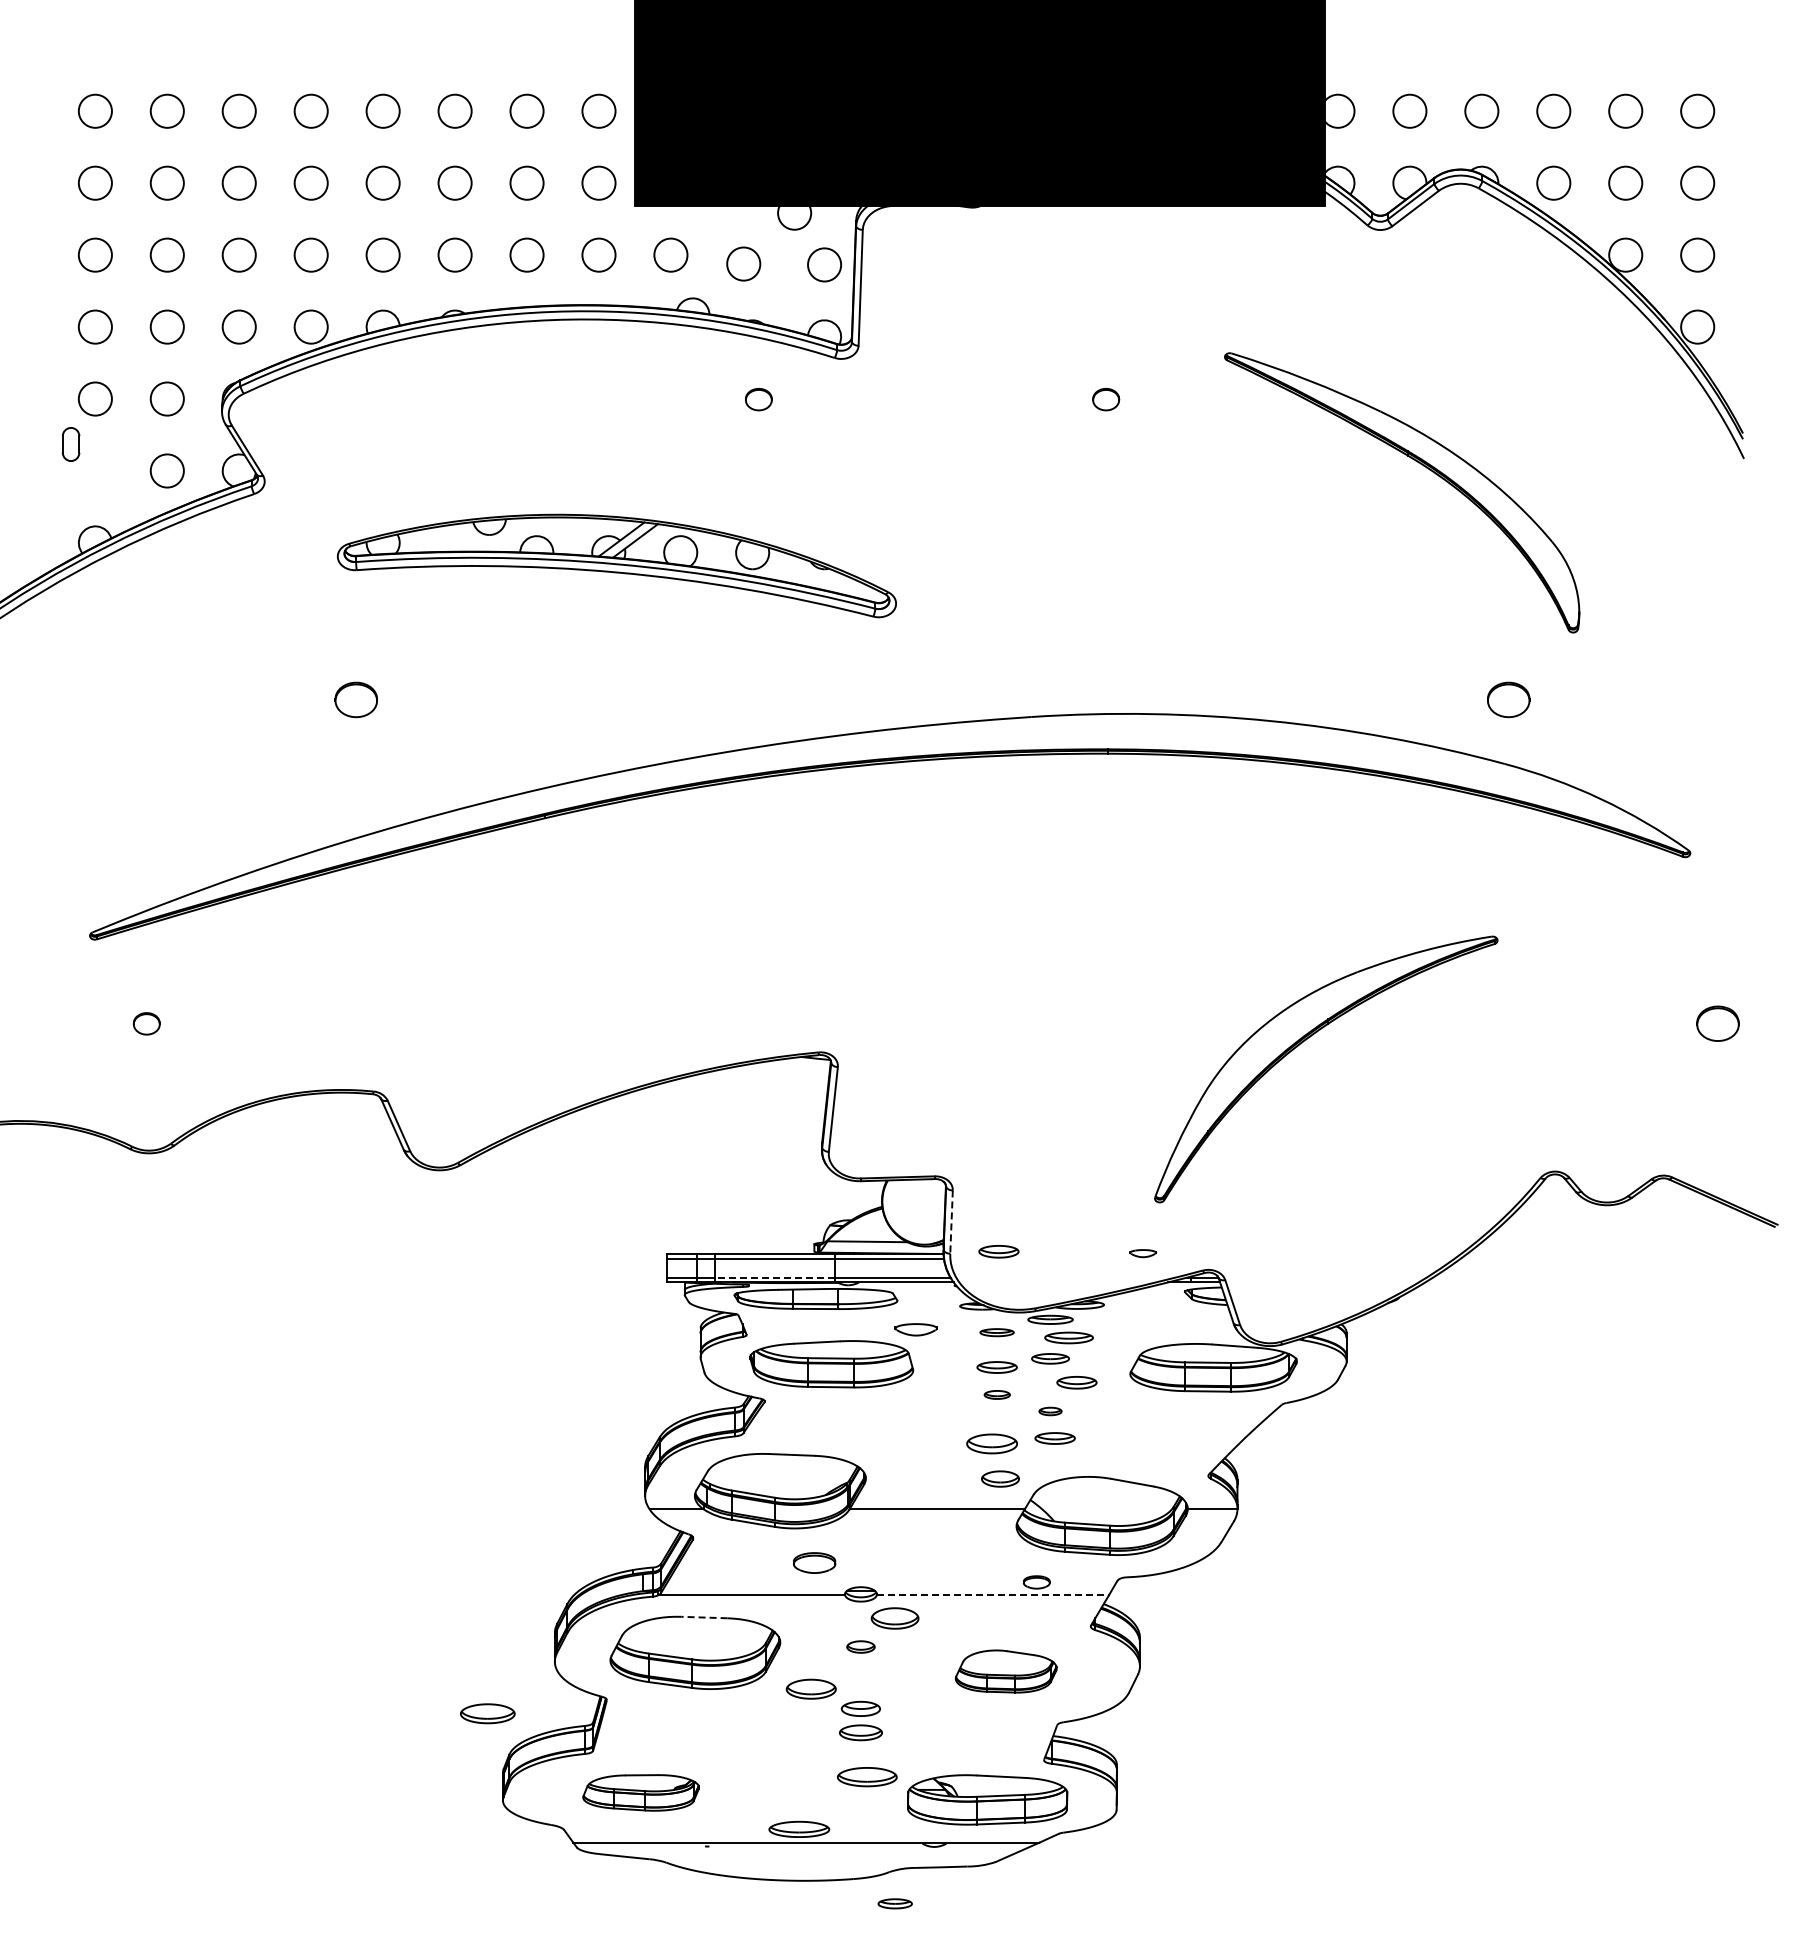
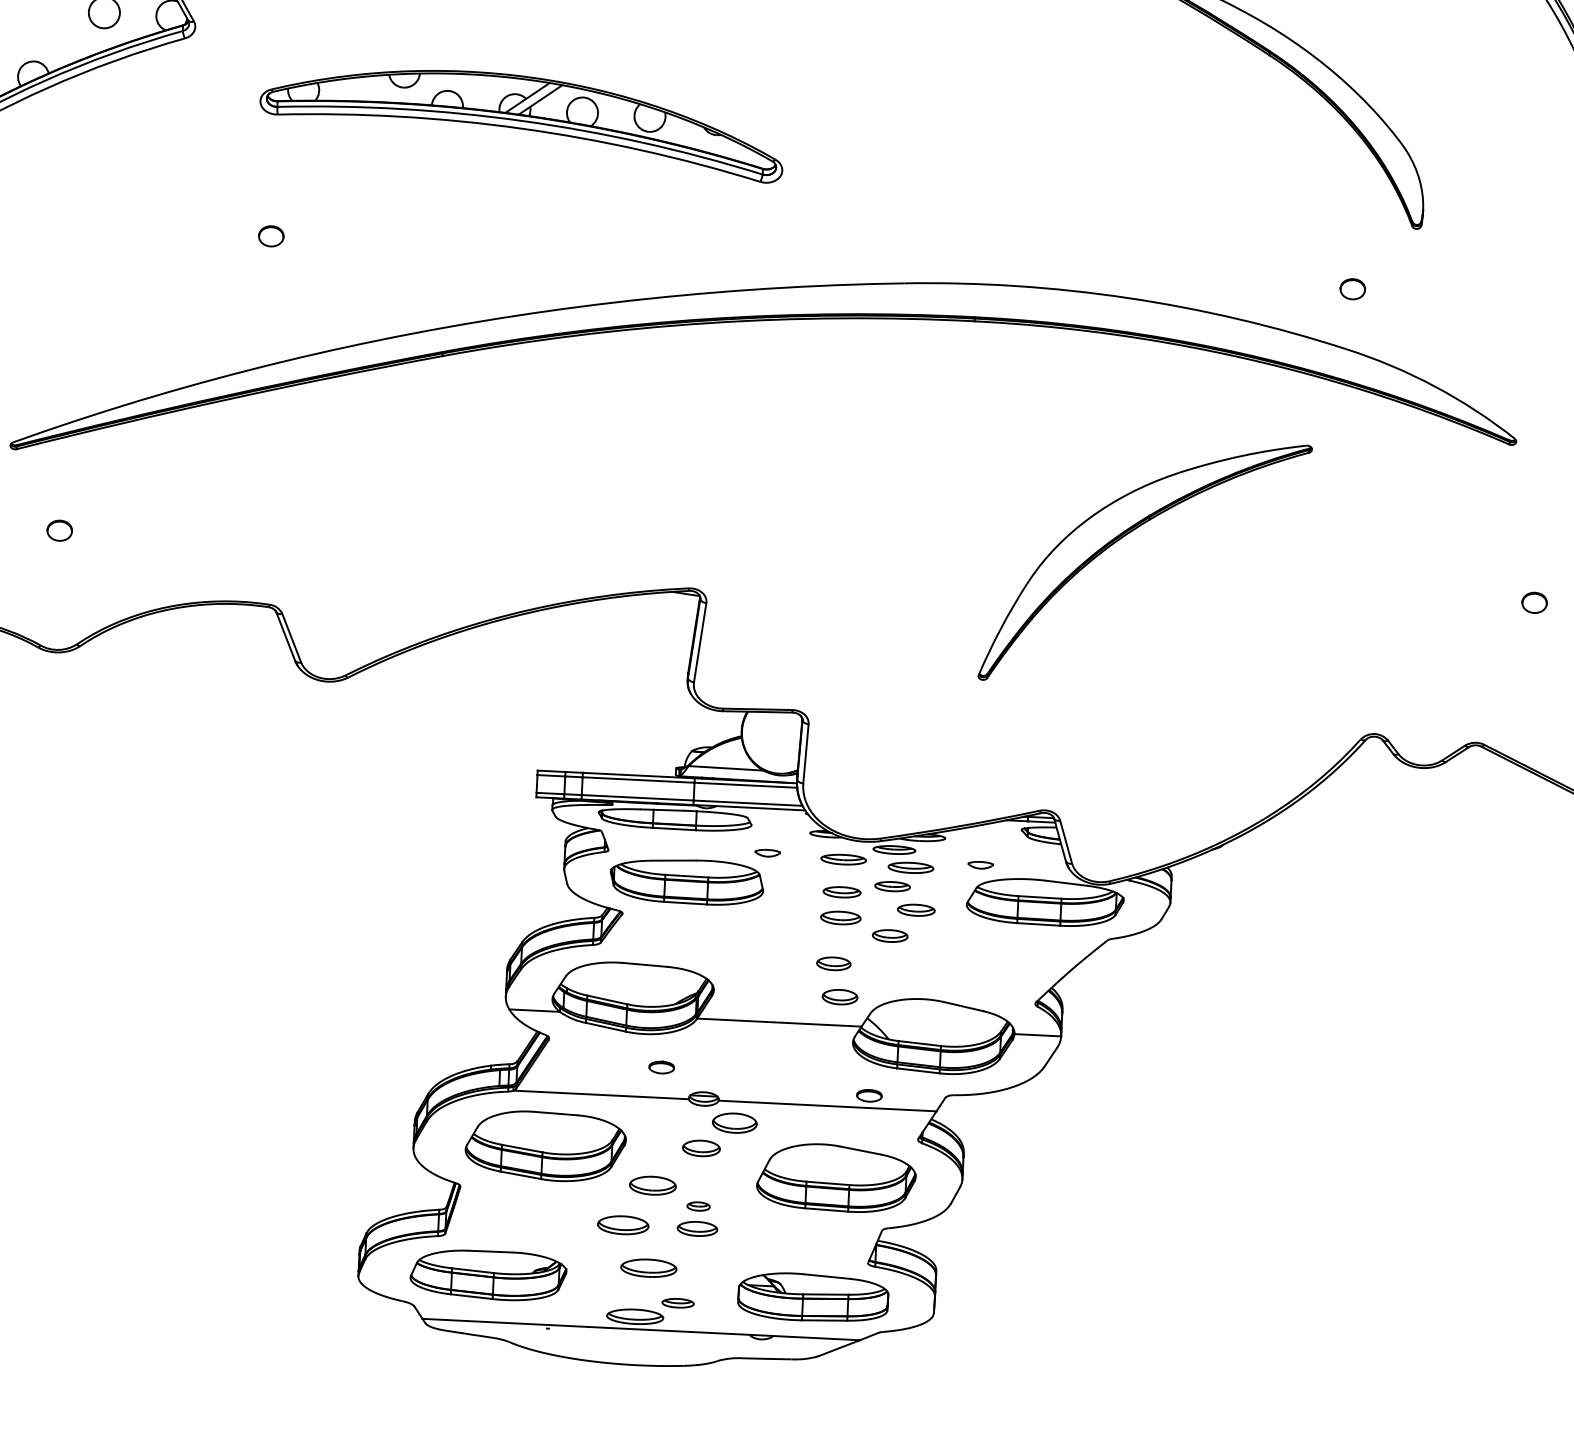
part: (356, 699) -> (271, 235), size x0.62
part: (1508, 699) -> (1352, 288), size x0.62
part: (1718, 1023) -> (1534, 602), size x0.62
part: (1306, 1040) -> (1128, 534), moved
line: (951, 1222) -> (805, 754), dashed -> solid
part: (998, 1251) -> (848, 783), removed
part: (1142, 1253) -> (980, 865), moved
line: (775, 1277) -> (638, 797), dashed -> solid
part: (915, 1329) -> (767, 852), size x0.62
part: (996, 1332) -> (843, 859), size x1.43
part: (997, 1394) -> (841, 917), size x1.67
part: (1050, 1411) -> (890, 936), size x1.67
part: (1054, 1438) -> (892, 961), removed
part: (991, 1443) -> (833, 963), size x0.71
part: (814, 1563) -> (661, 1067), size x0.62
line: (993, 1595) -> (828, 1106), dashed -> solid
line: (704, 1617) -> (555, 1113), dashed -> solid
part: (860, 1646) -> (701, 1147), size x1.43
part: (1006, 1671) -> (836, 1178), size x1.67
part: (860, 1708) -> (698, 1206), size x0.62
part: (487, 1713) -> (622, 1224), moved
part: (867, 1777) -> (649, 1268), moved
part: (640, 1792) -> (487, 1274), size x1.43
part: (894, 1903) -> (677, 1302), moved

